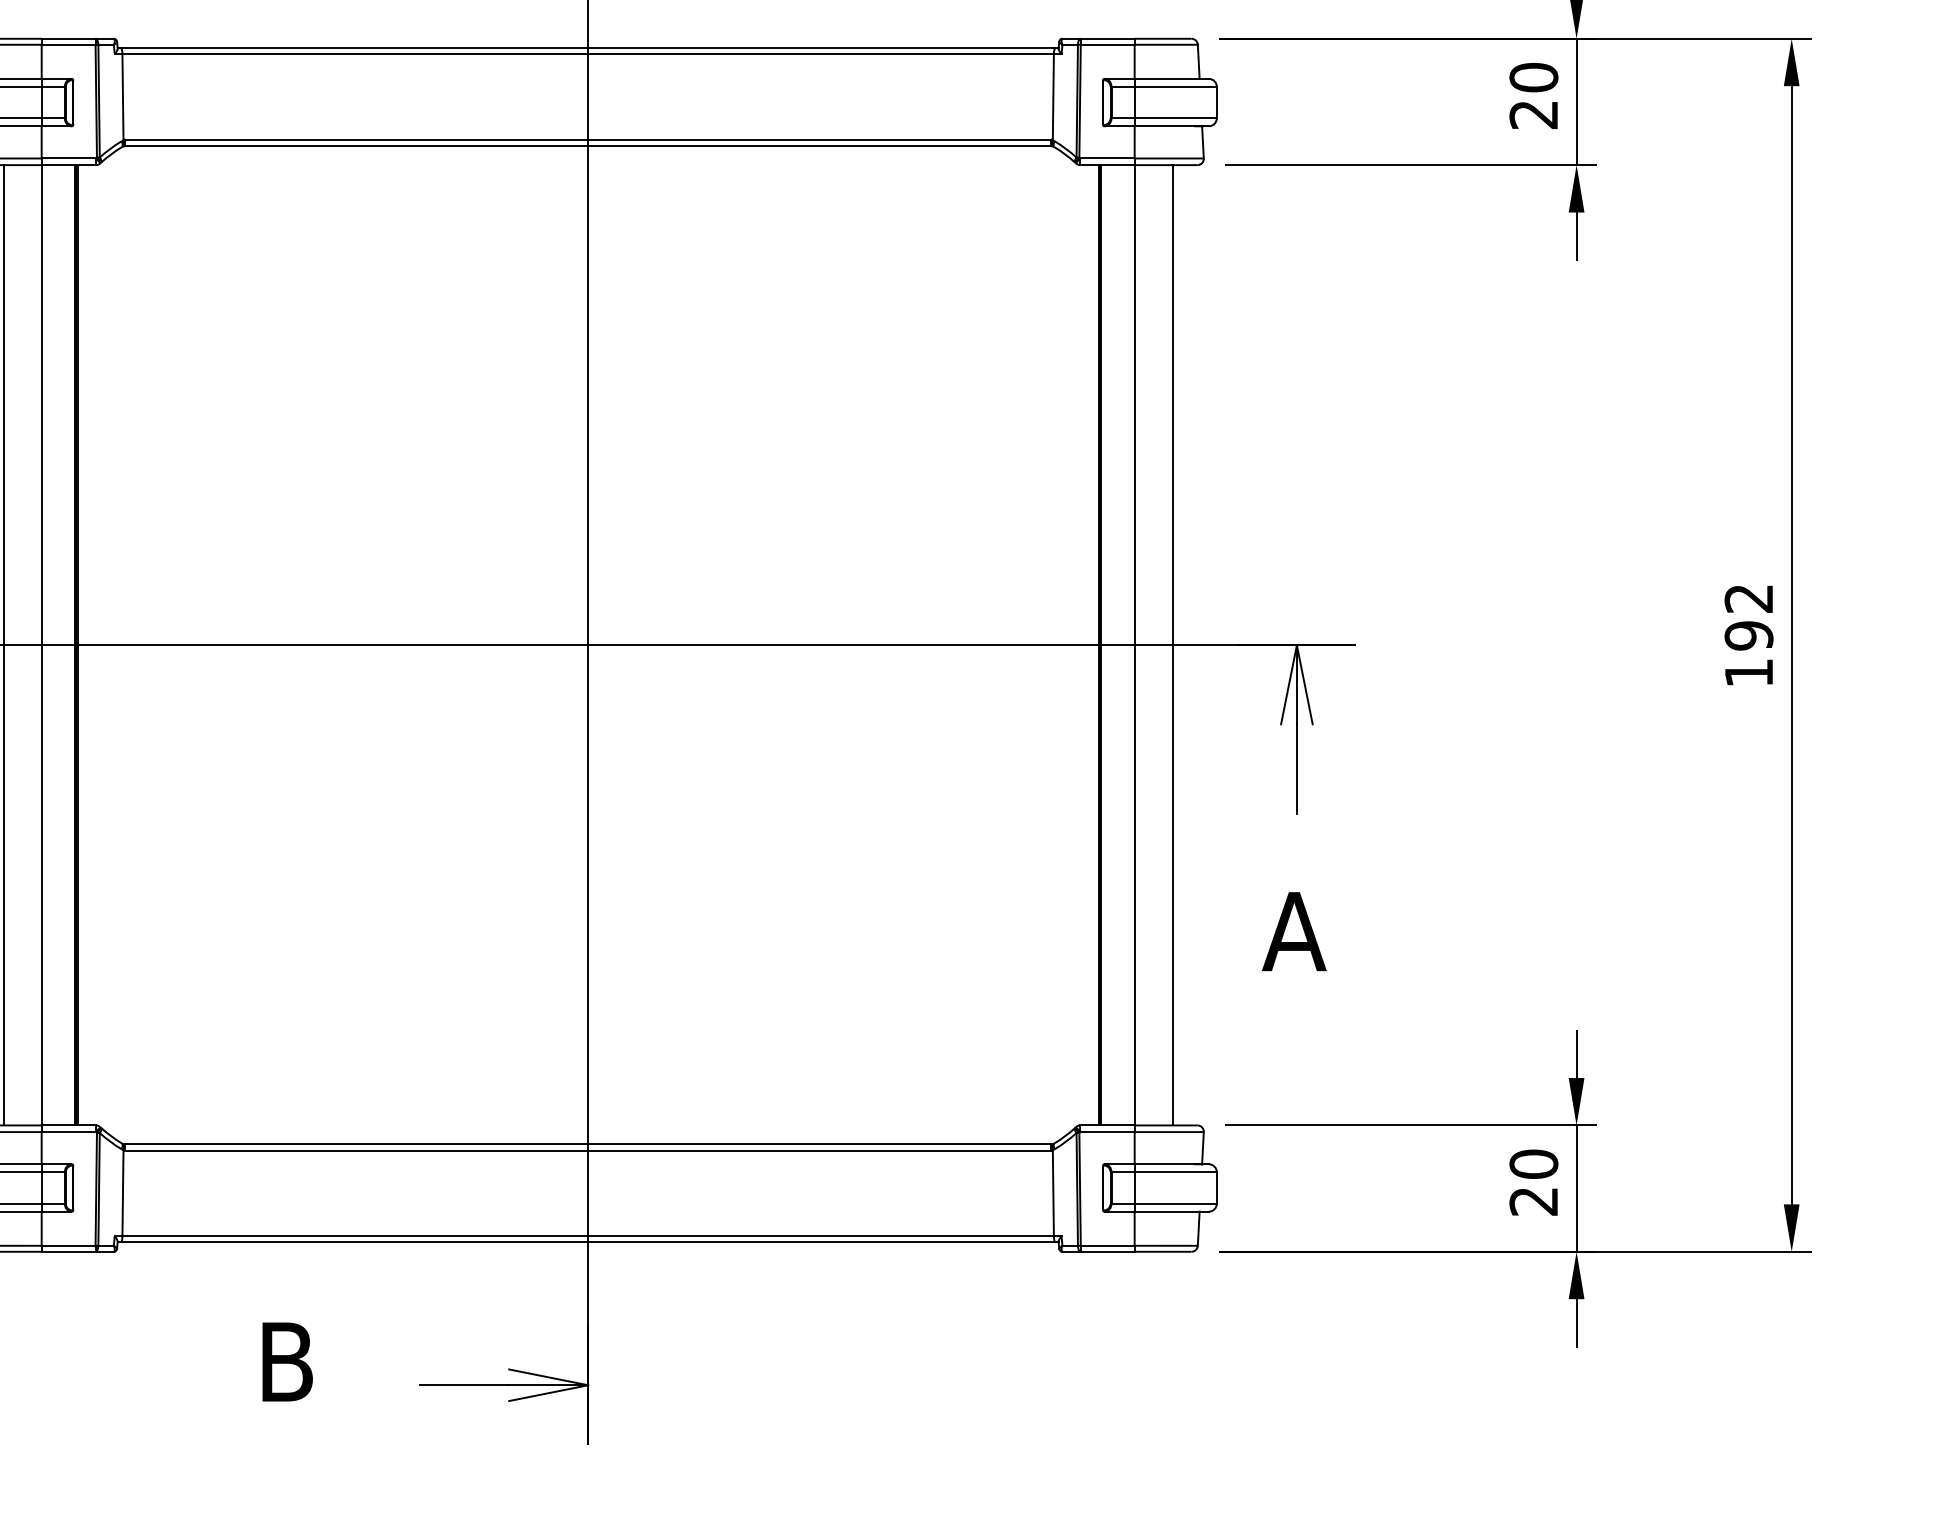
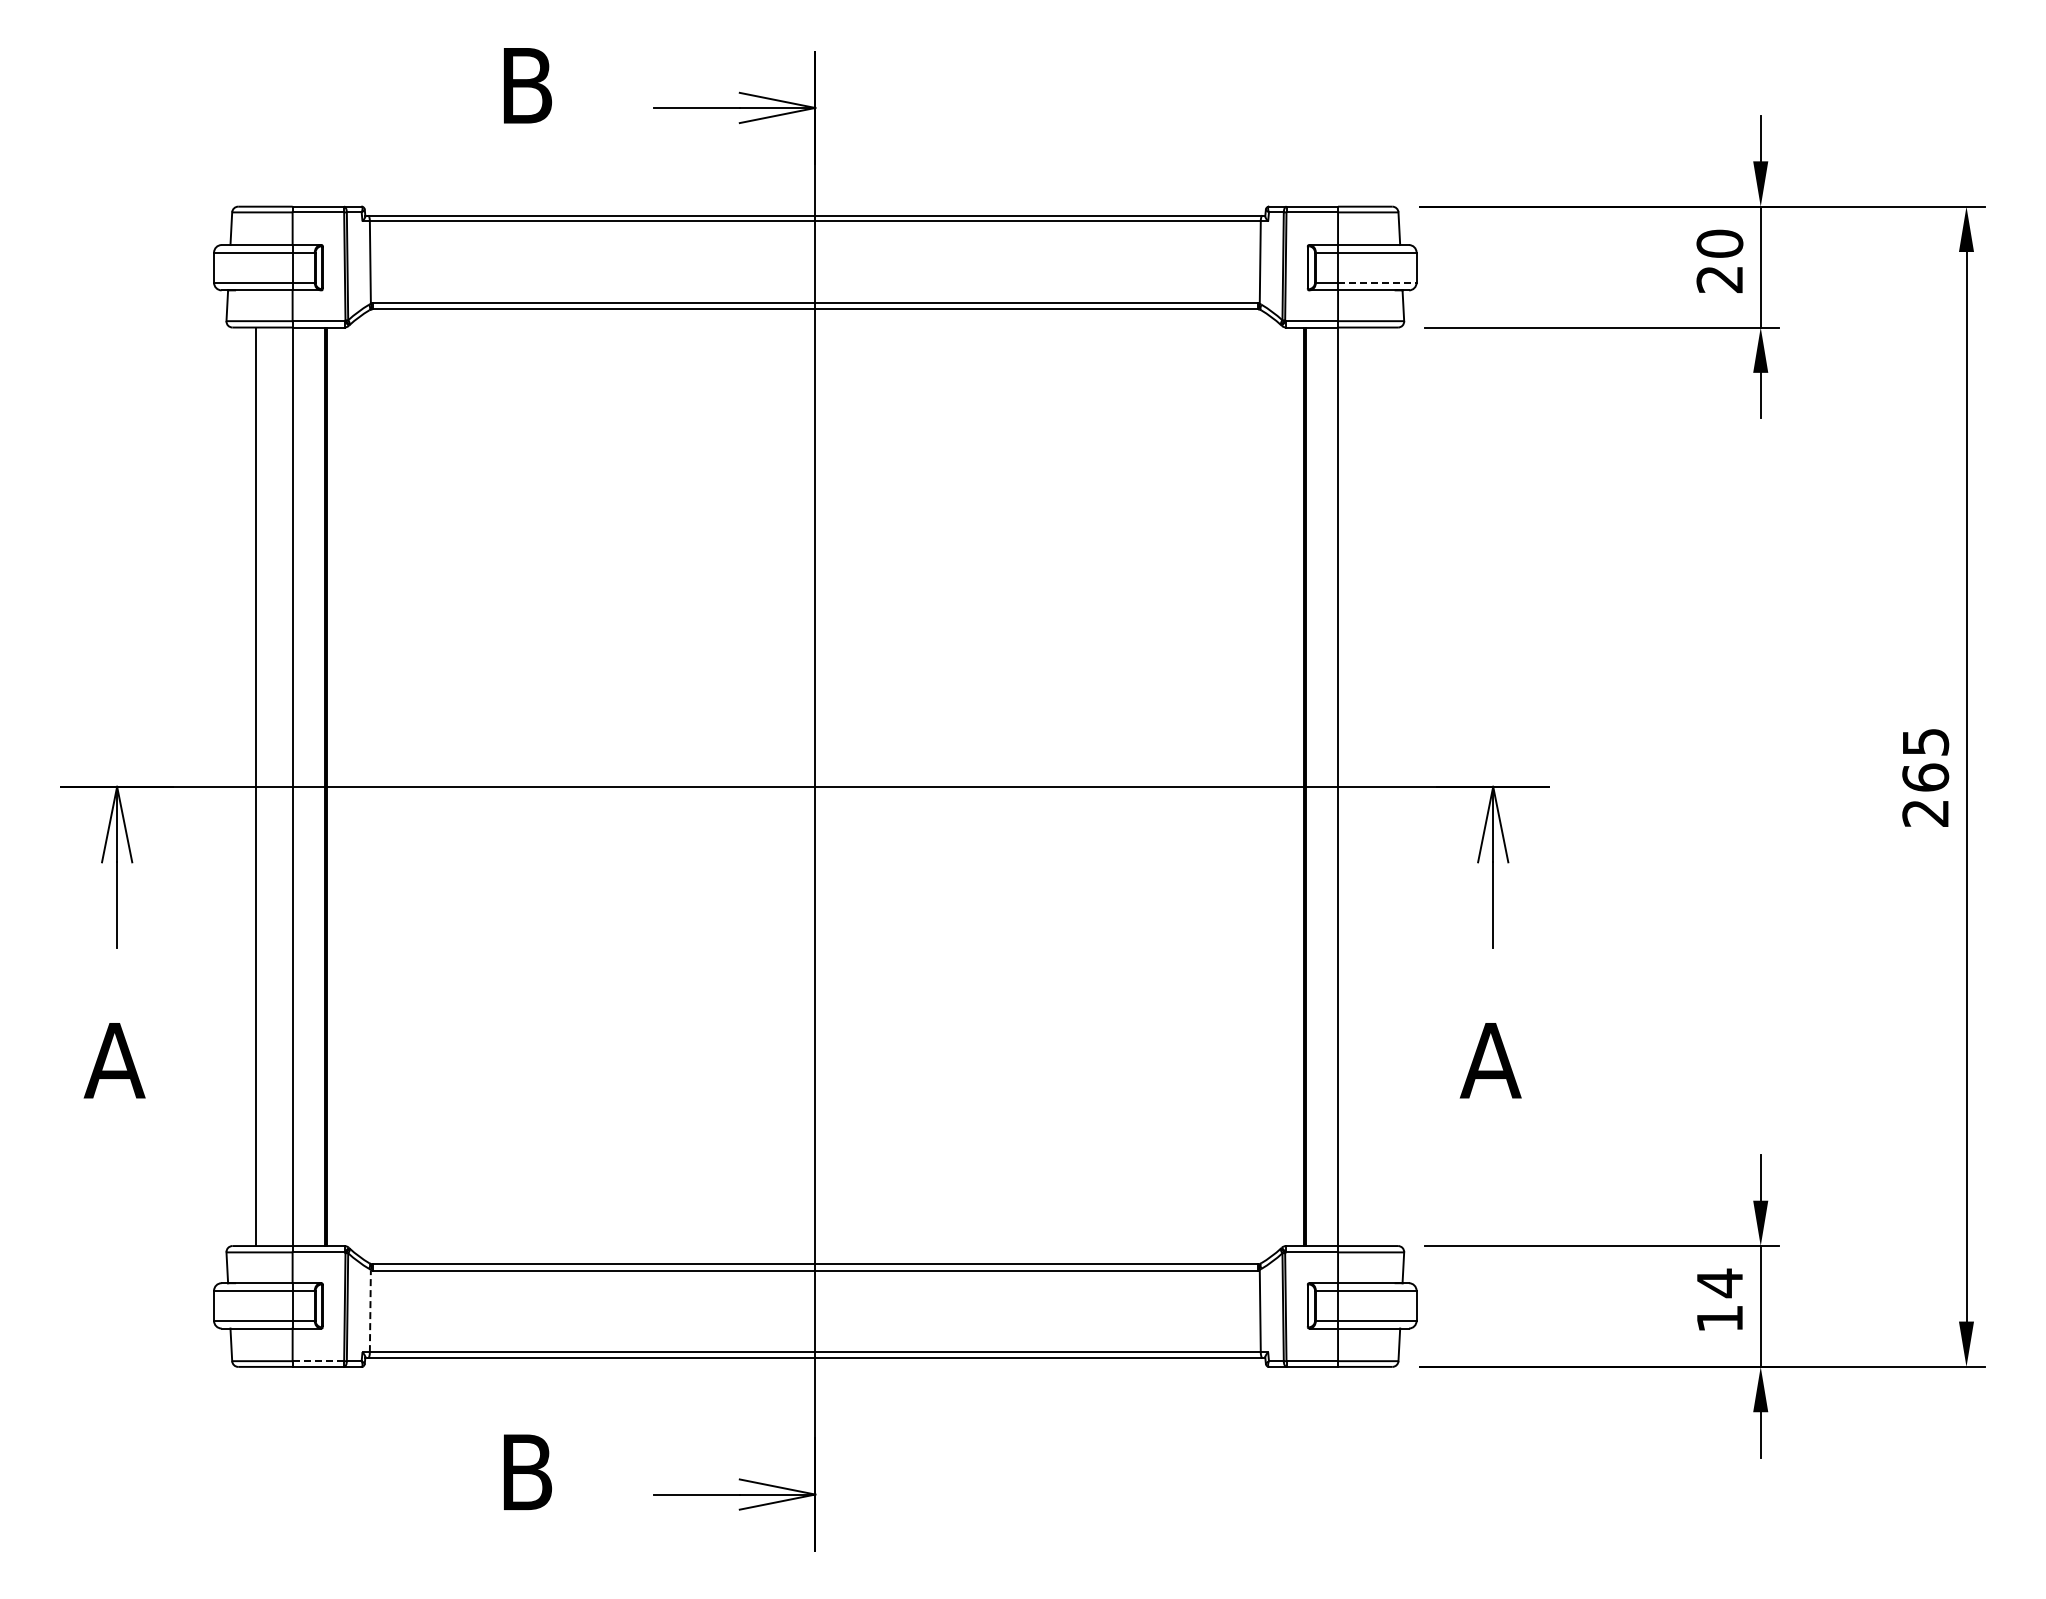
line: (1175, 118) -> (1377, 282), solid -> dashed
text: (1748, 635) -> (1925, 777), 192 -> 265
line: (1172, 644) -> (1374, 786), removed
text: (1533, 1182) -> (1719, 1300), 20 -> 14
line: (123, 1193) -> (370, 1311), solid -> dashed
line: (68, 1246) -> (318, 1361), solid -> dashed

